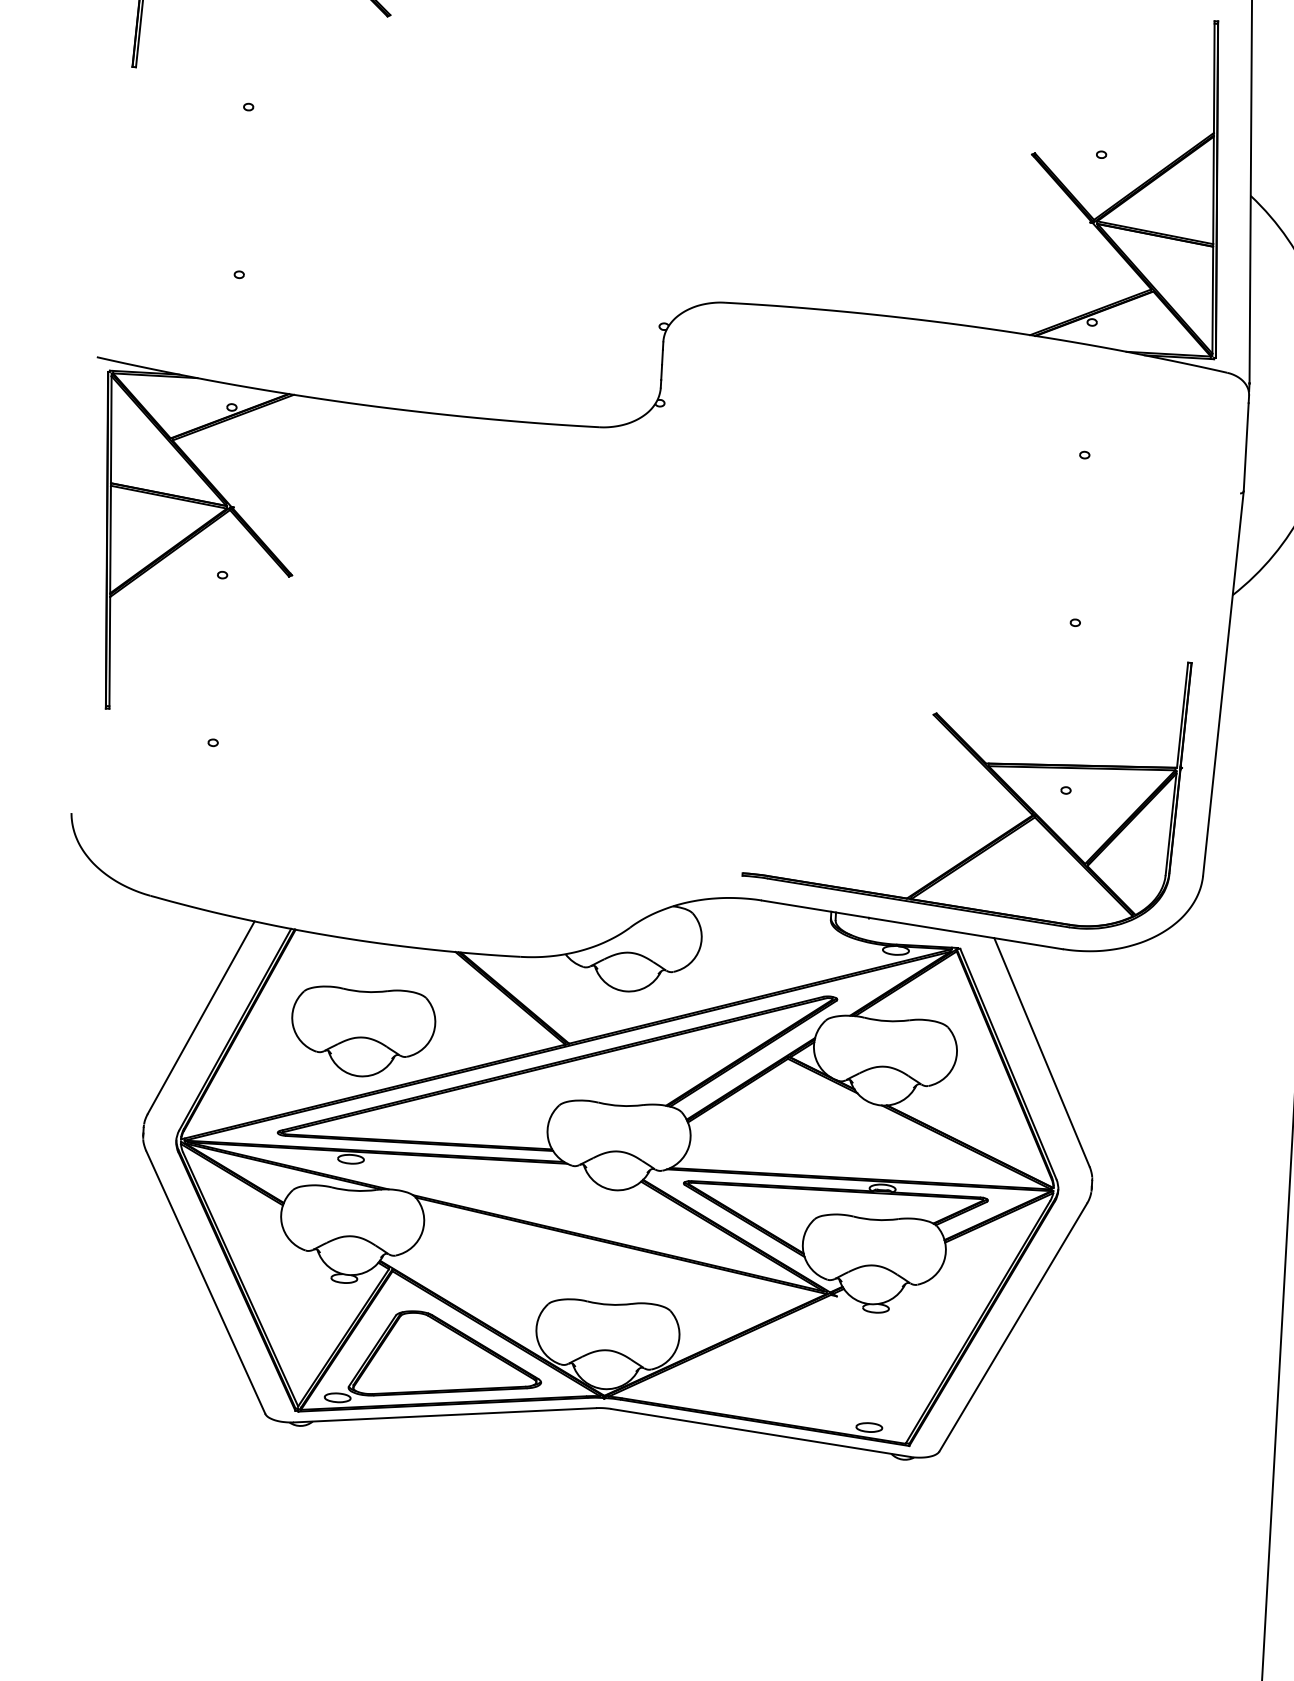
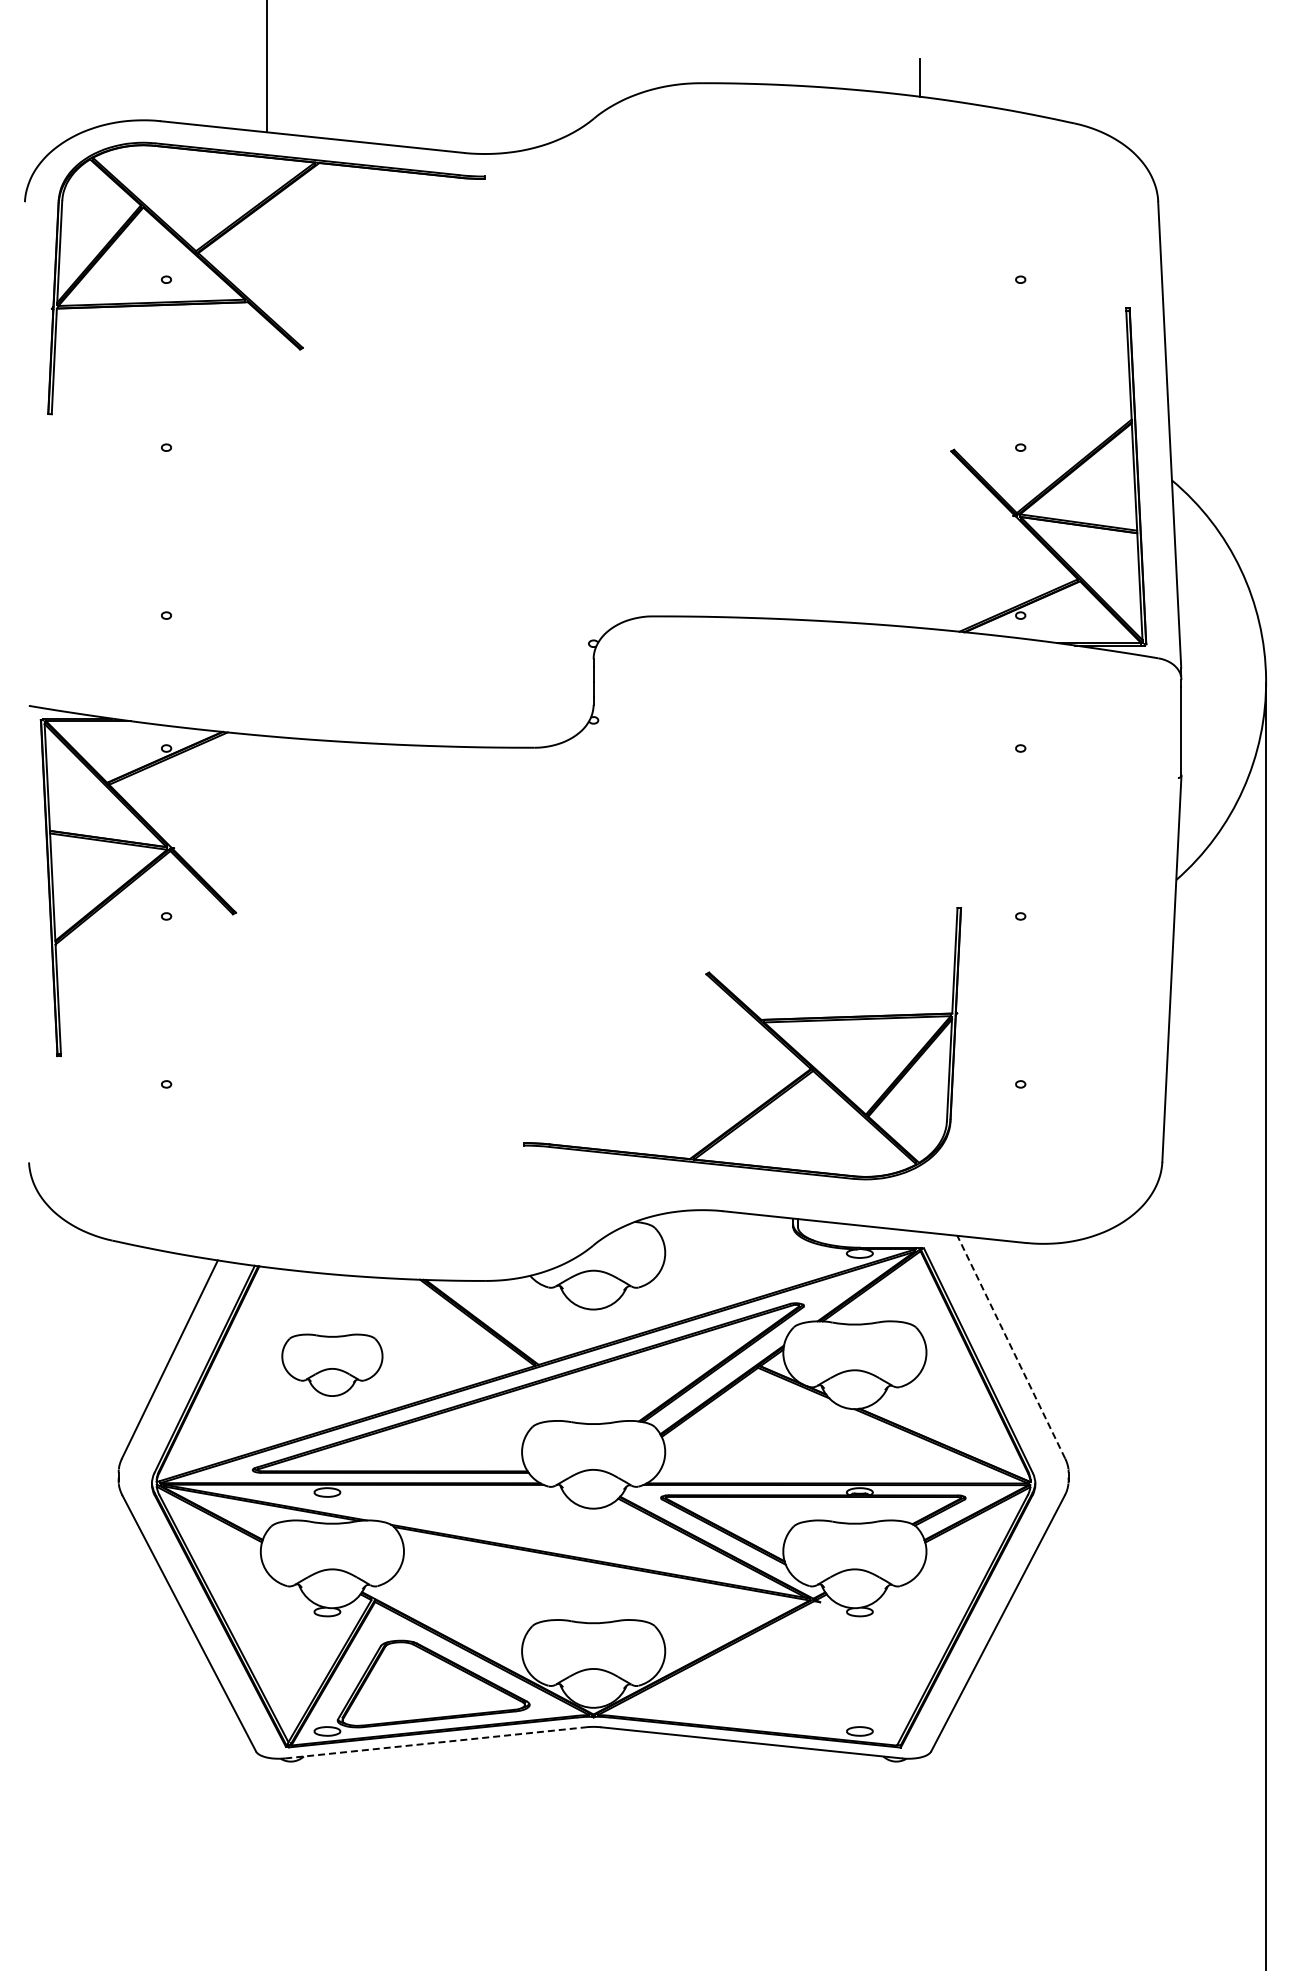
part: (984, 768) -> (760, 1024), moved
part: (363, 1032) -> (332, 1365), size x0.7
line: (1042, 1052) -> (1011, 1347), solid -> dashed
line: (445, 1414) -> (436, 1742), solid -> dashed

